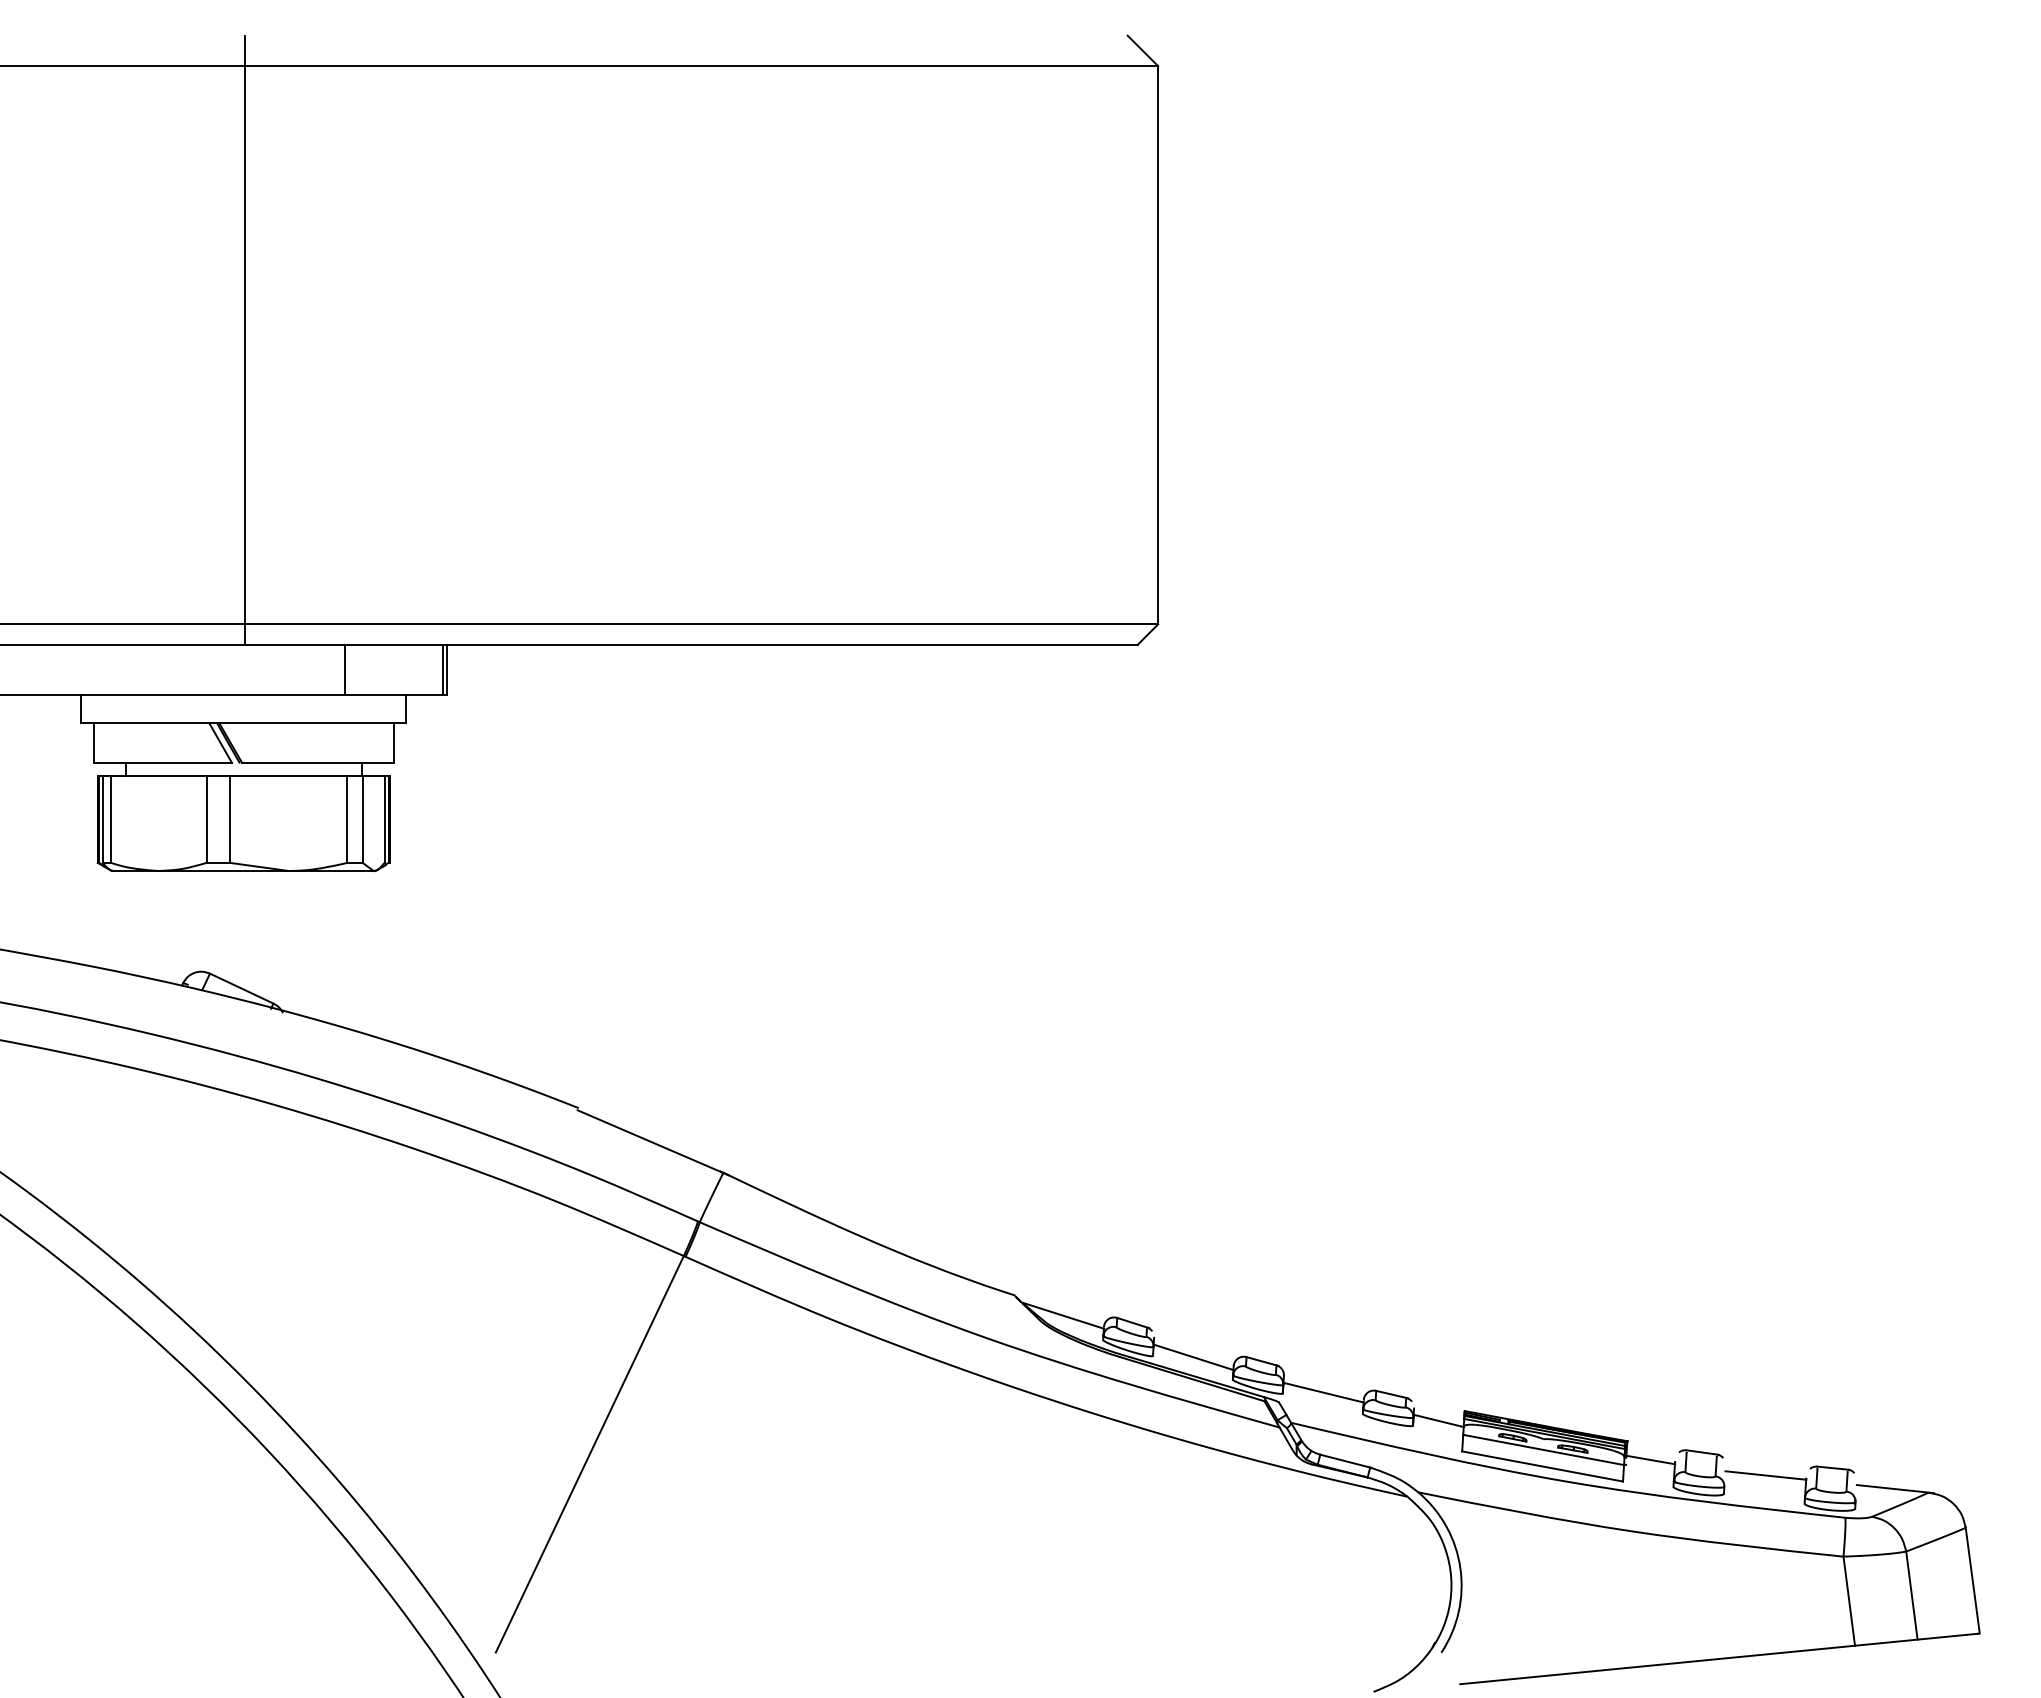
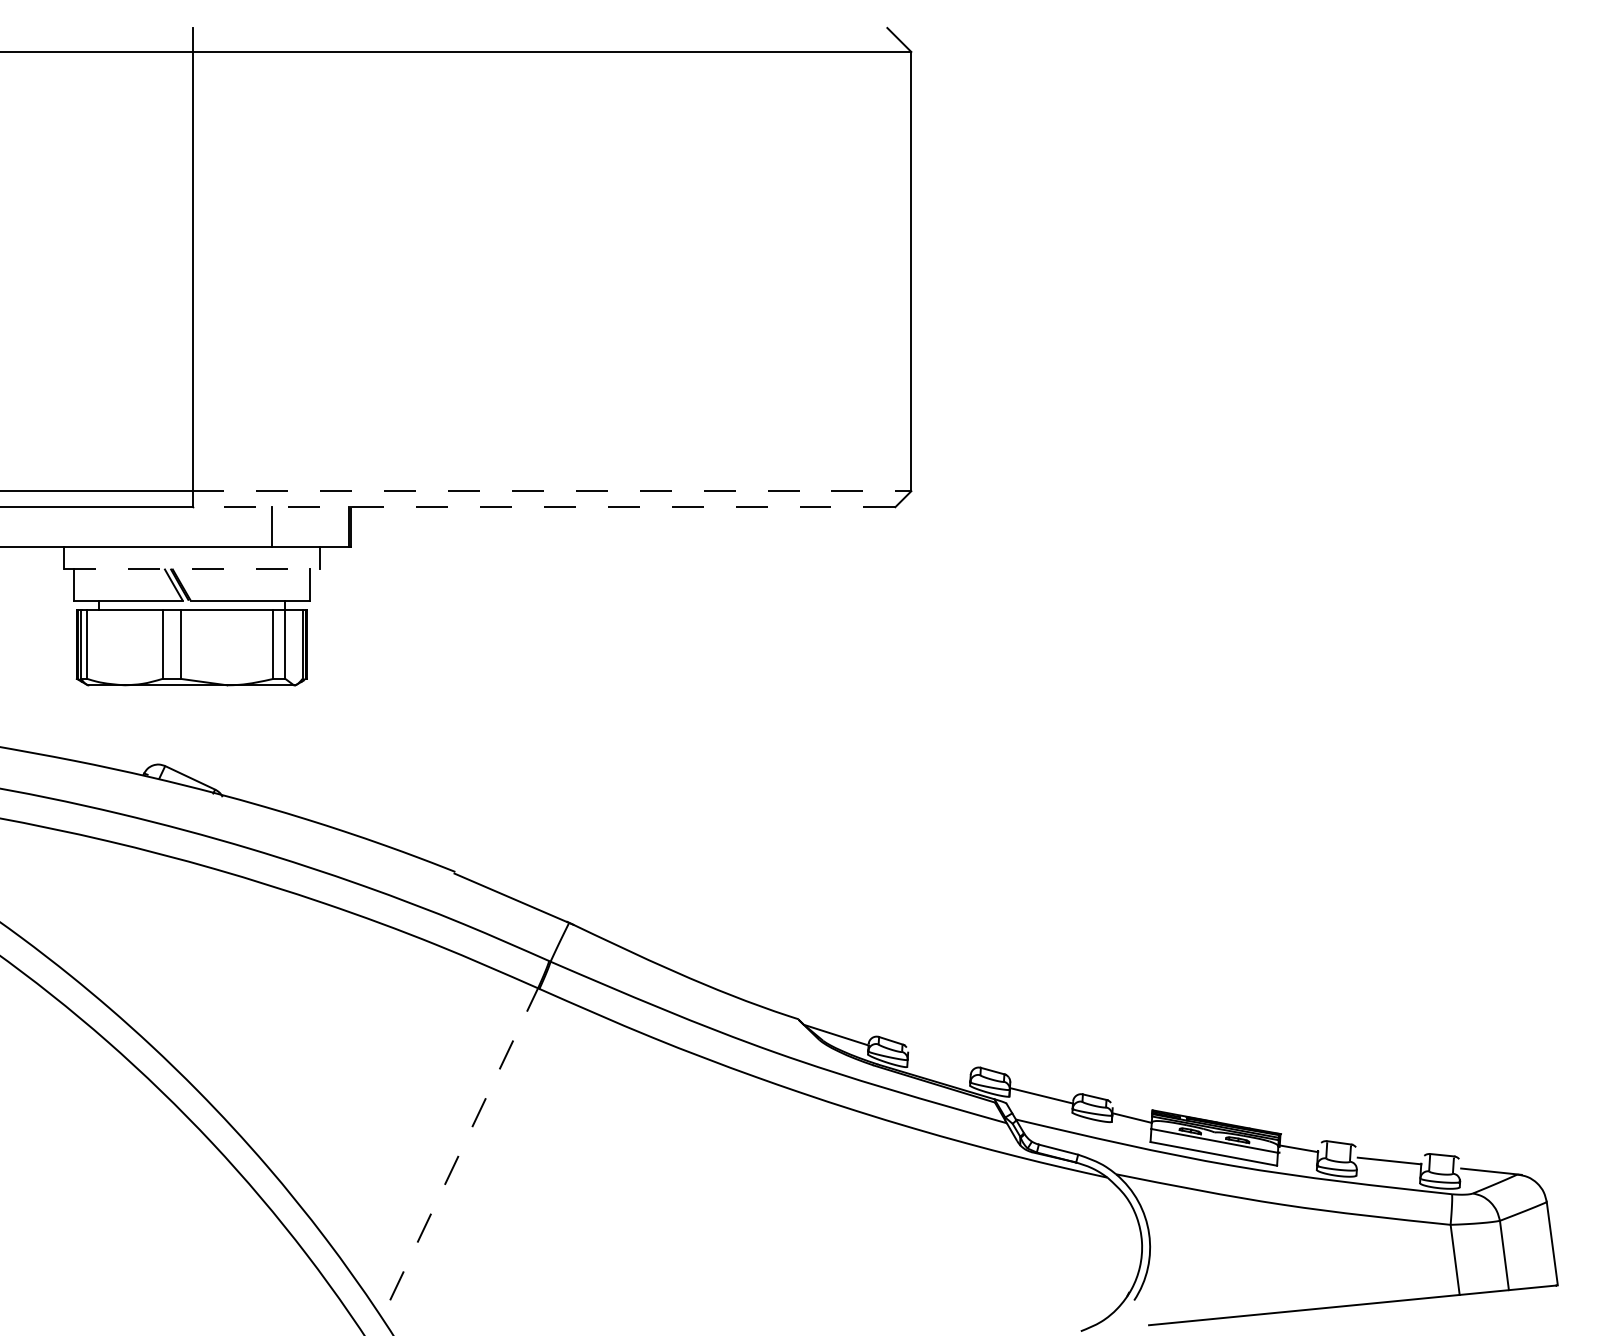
line: (701, 624) -> (551, 491), solid -> dashed
line: (691, 644) -> (544, 507), solid -> dashed
line: (244, 722) -> (192, 568), solid -> dashed
line: (1193, 1357) -> (939, 1068), removed
line: (590, 1453) -> (464, 1143), solid -> dashed

